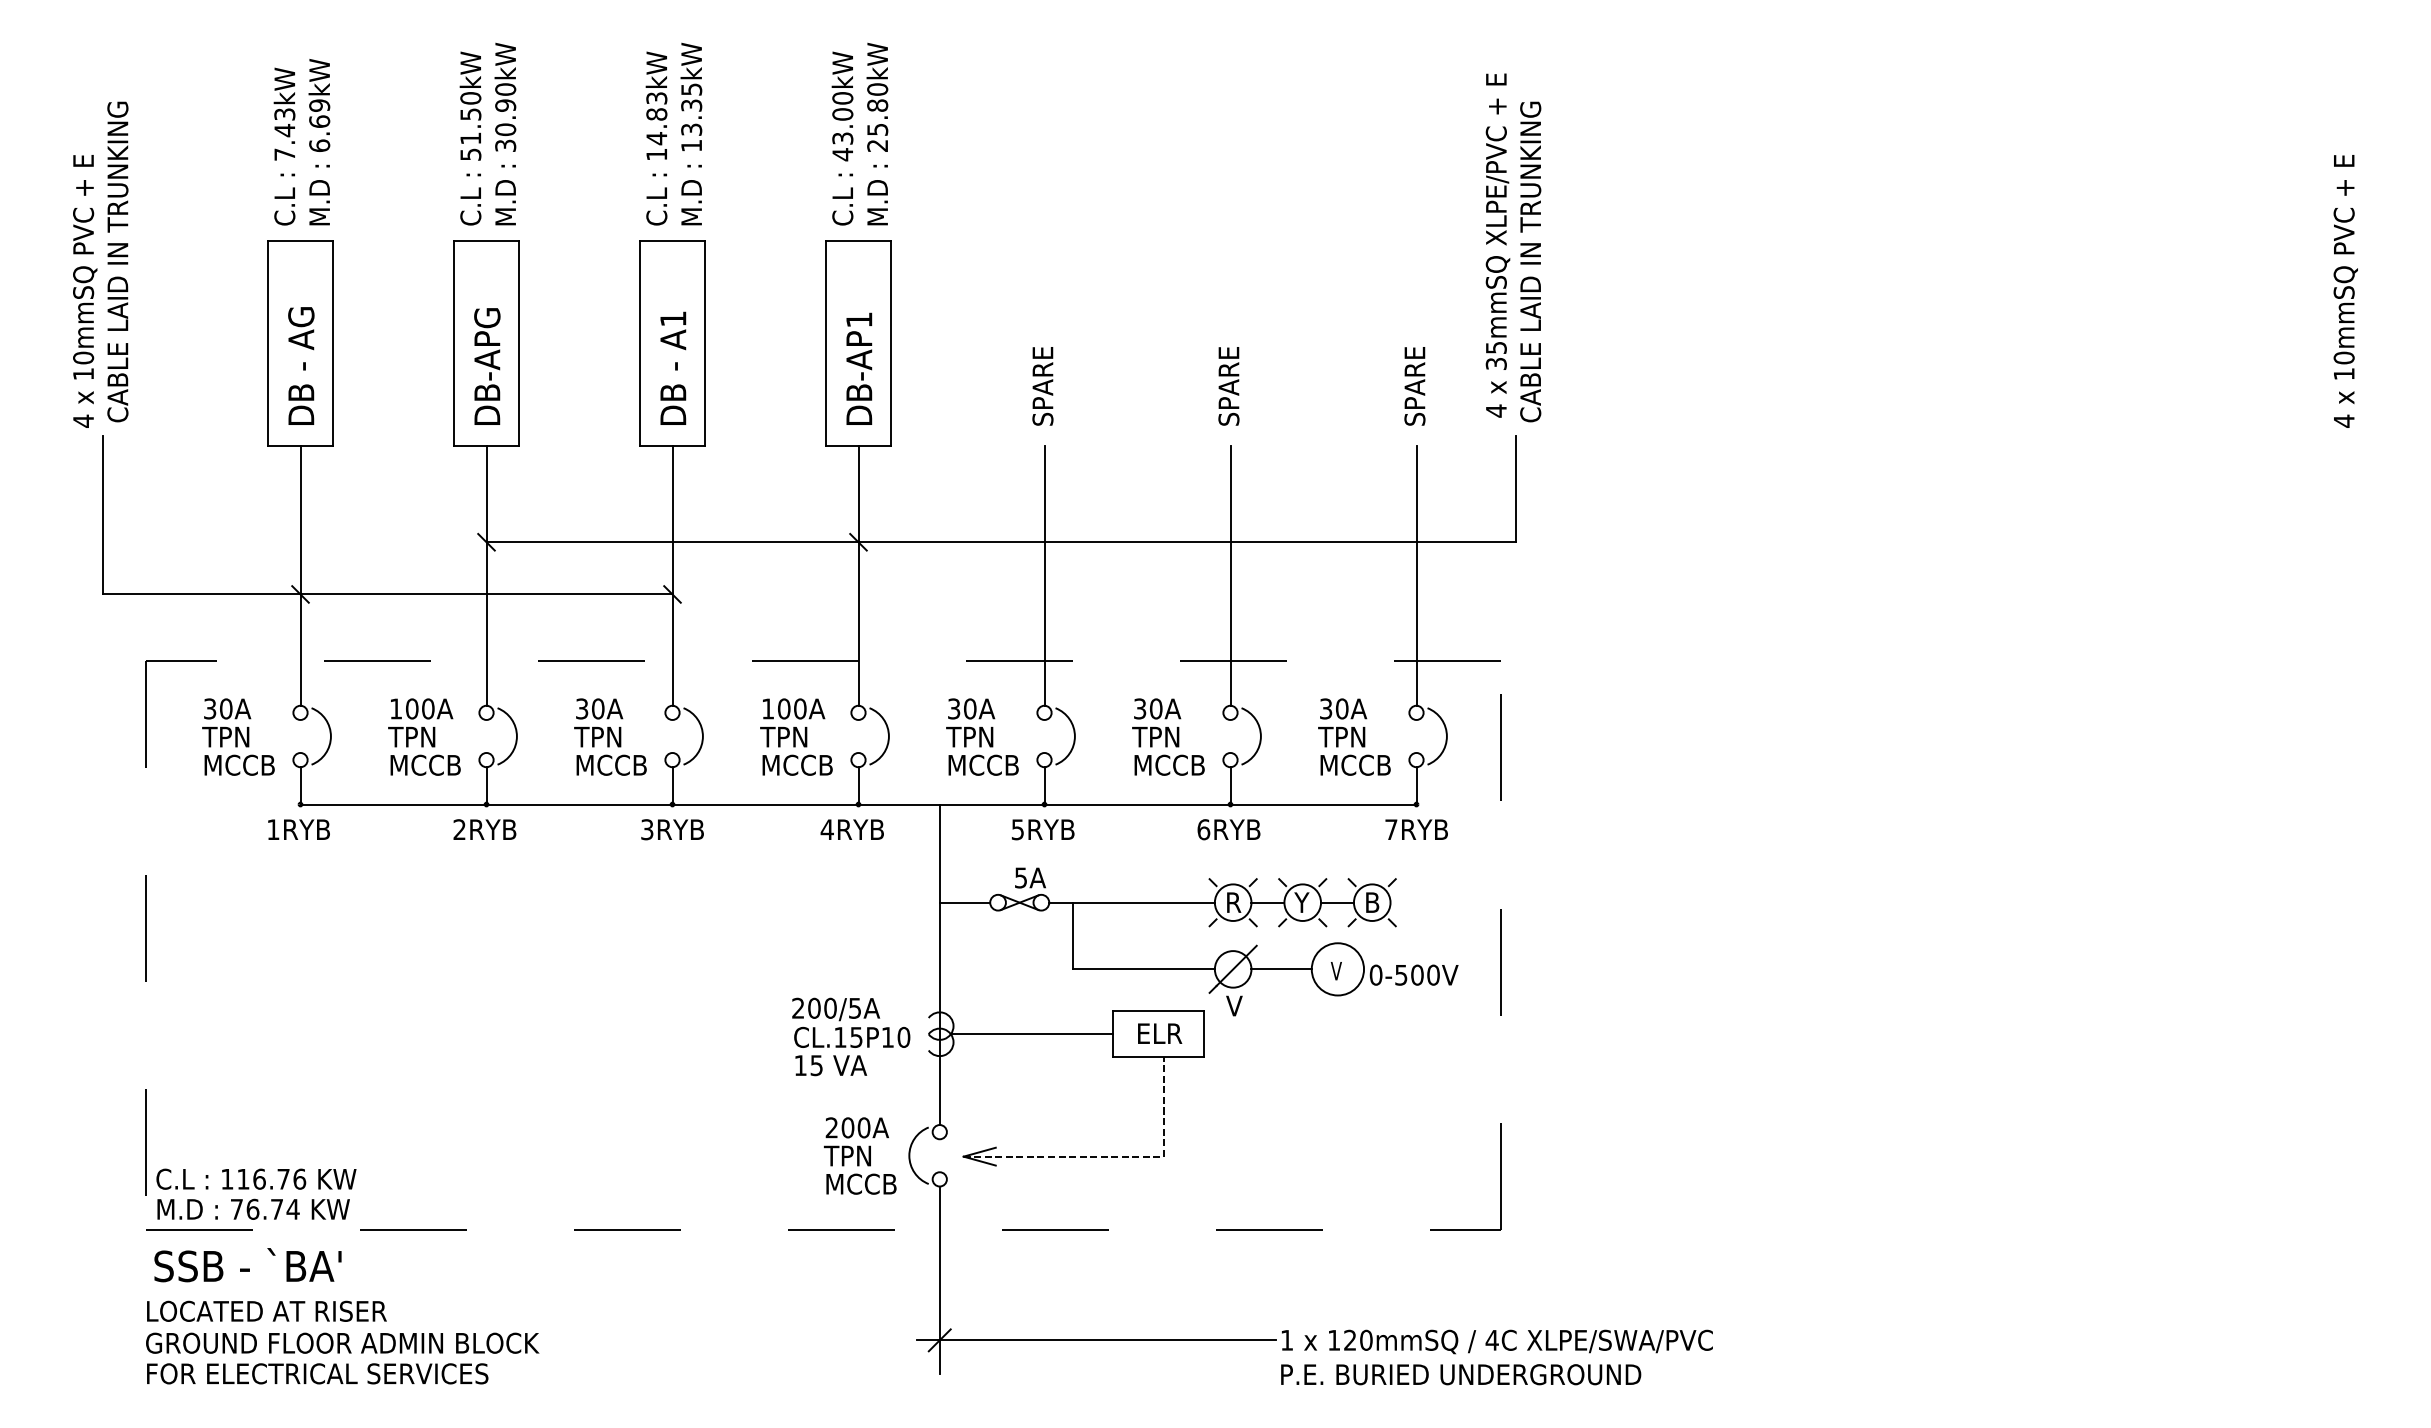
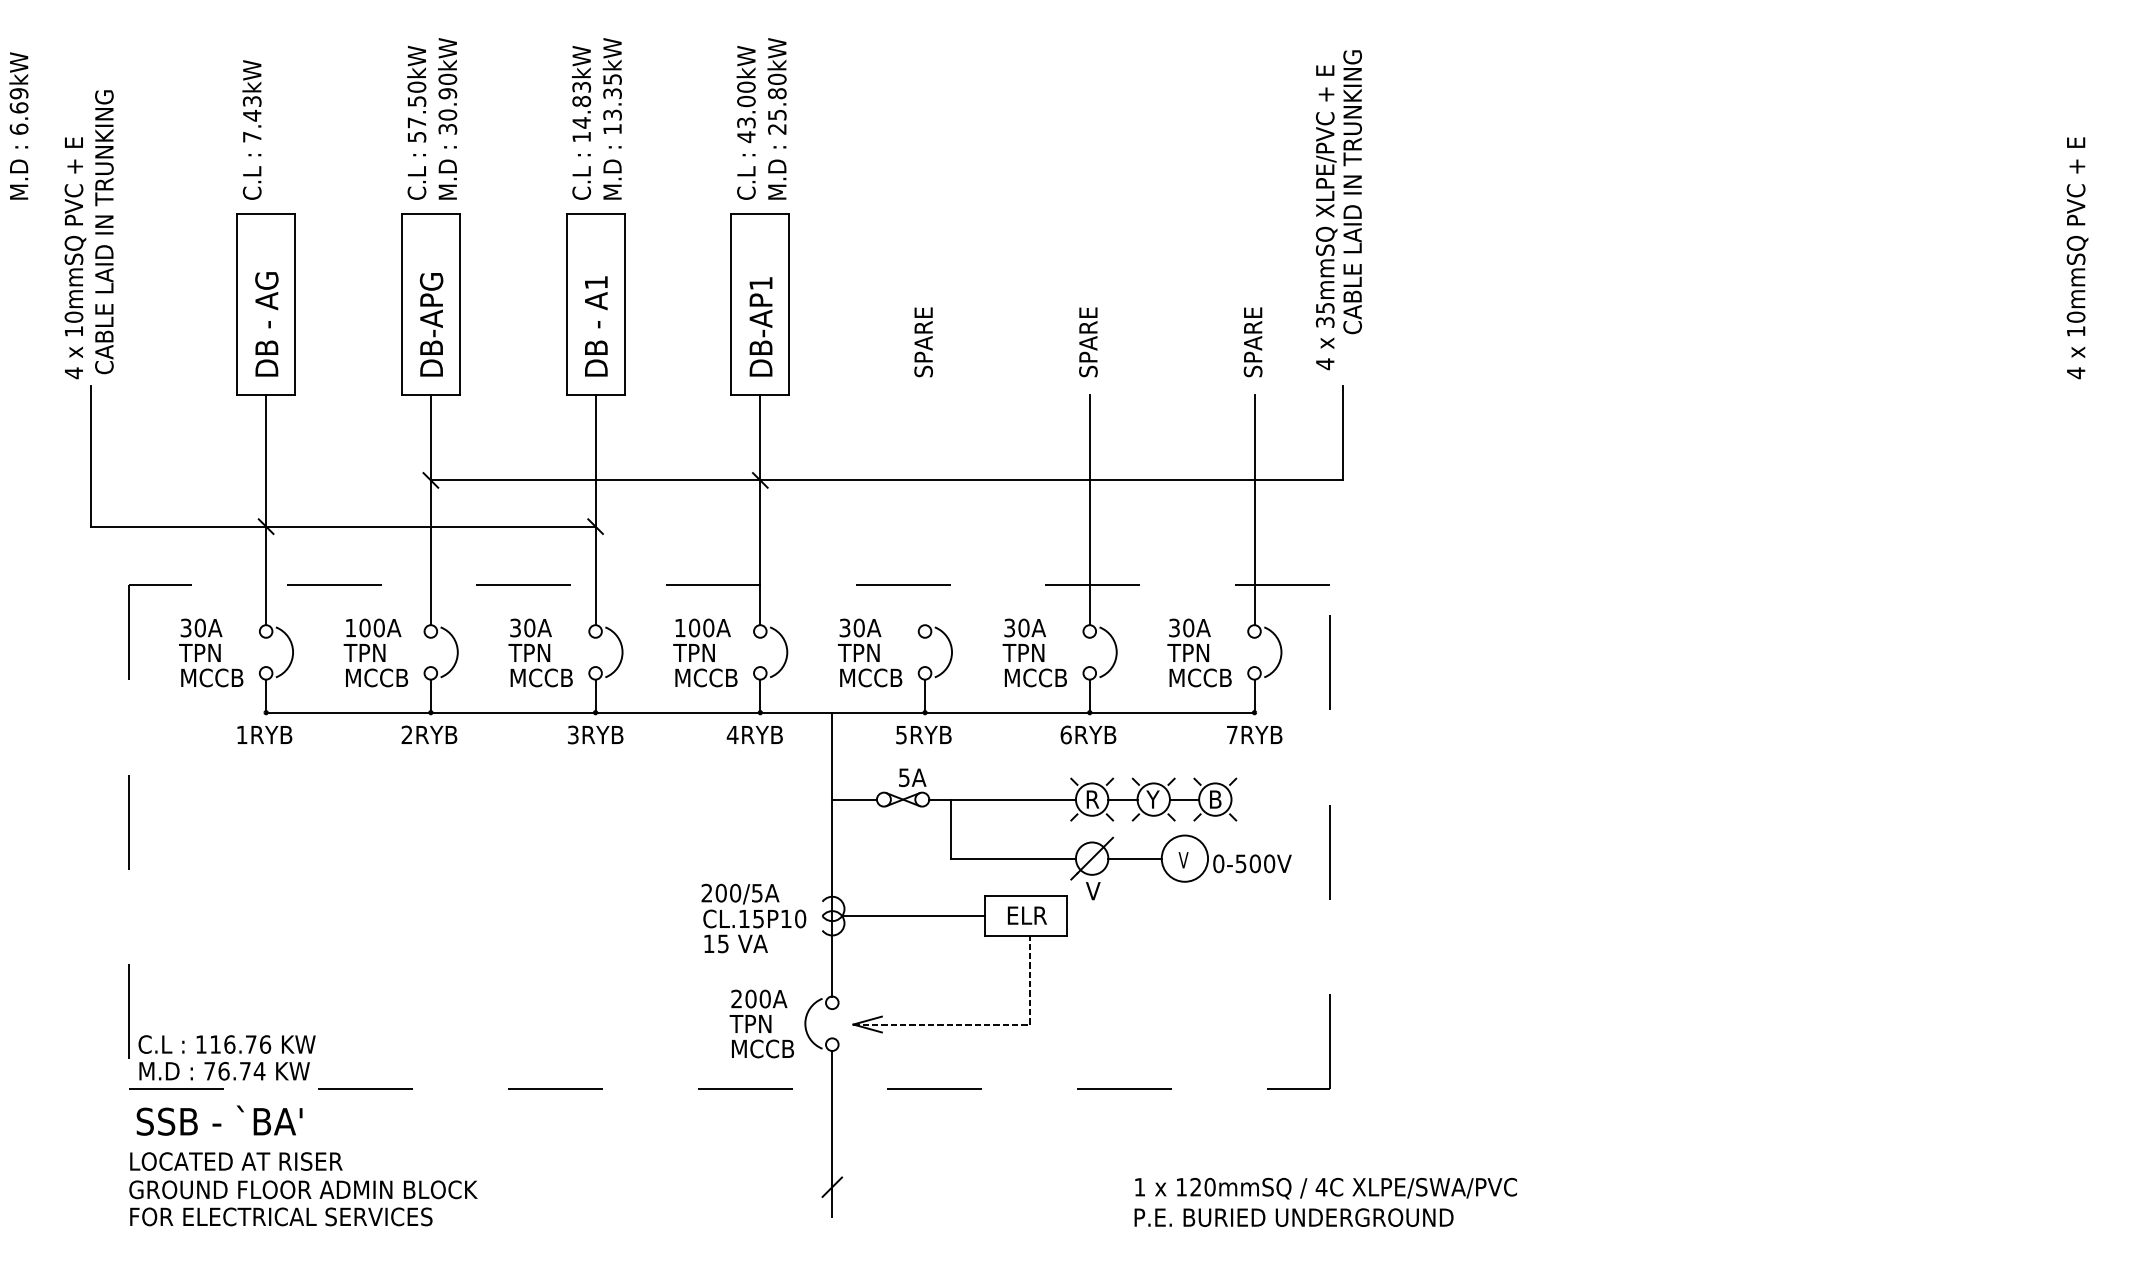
text: (470, 138) -> (416, 122), 51.50kW -> 57.50kW
text: (318, 141) -> (18, 125), moved
text: (1530, 262) -> (1352, 192), moved
line: (1045, 576) -> (925, 510), removed
line: (1095, 1340) -> (970, 1187), removed

